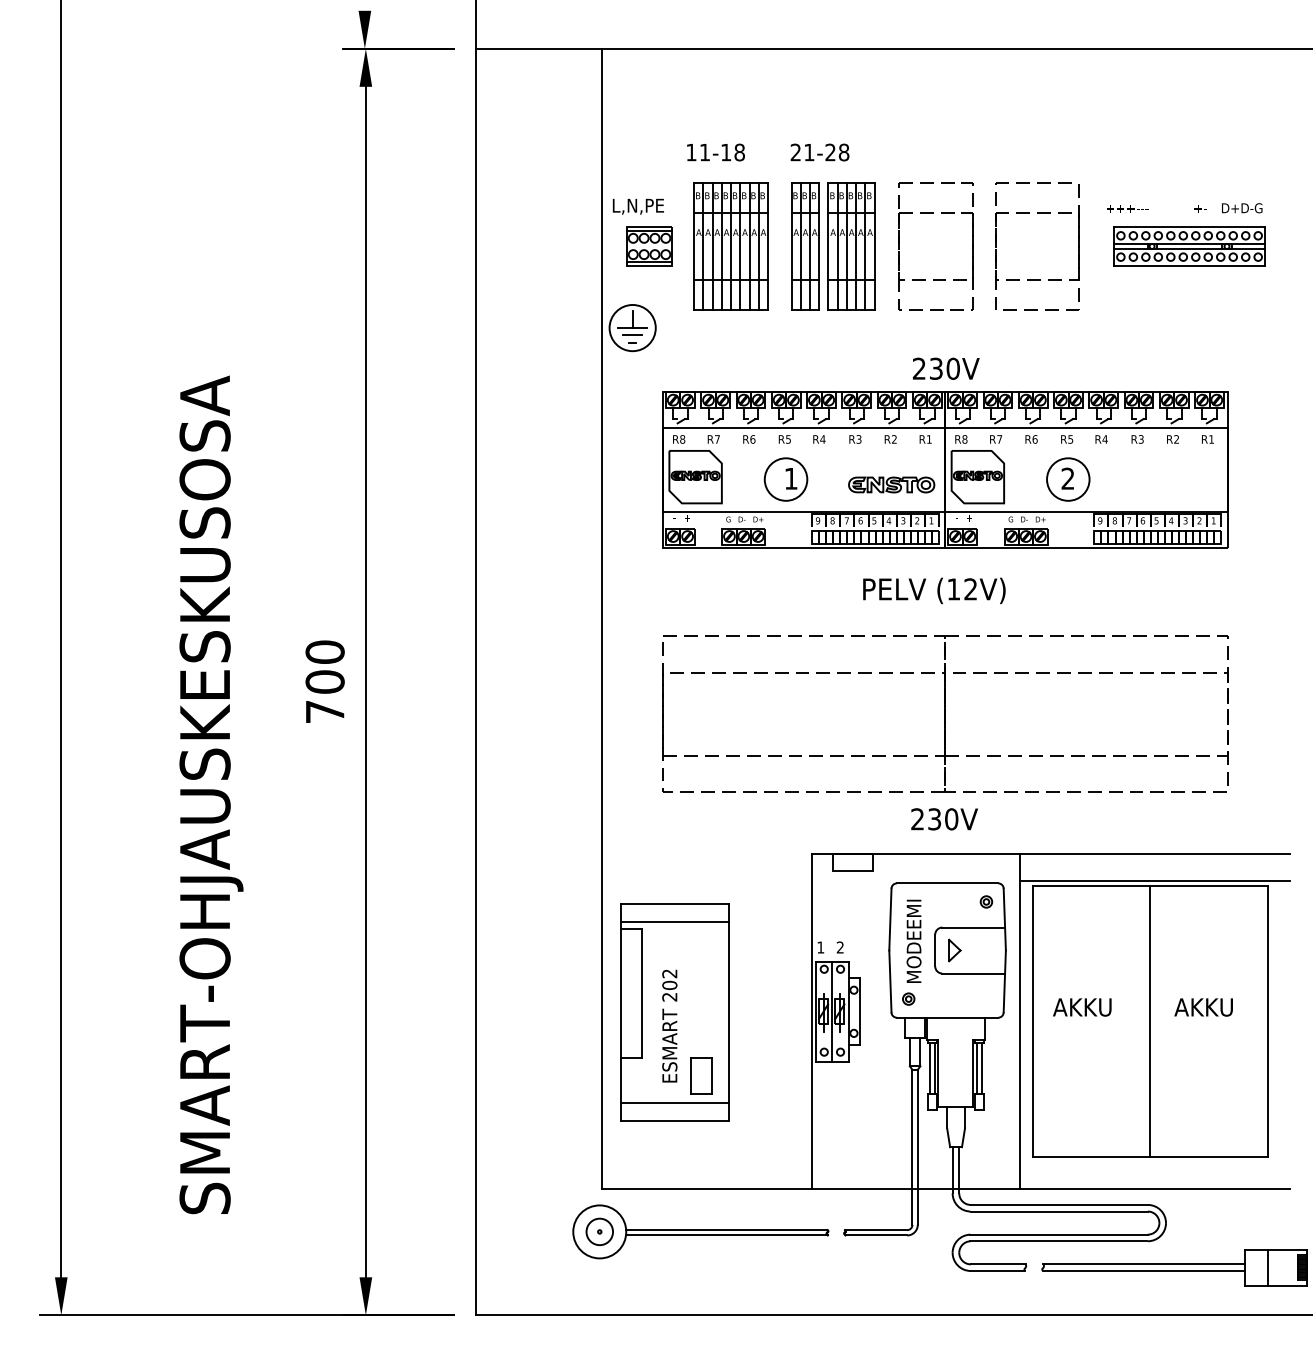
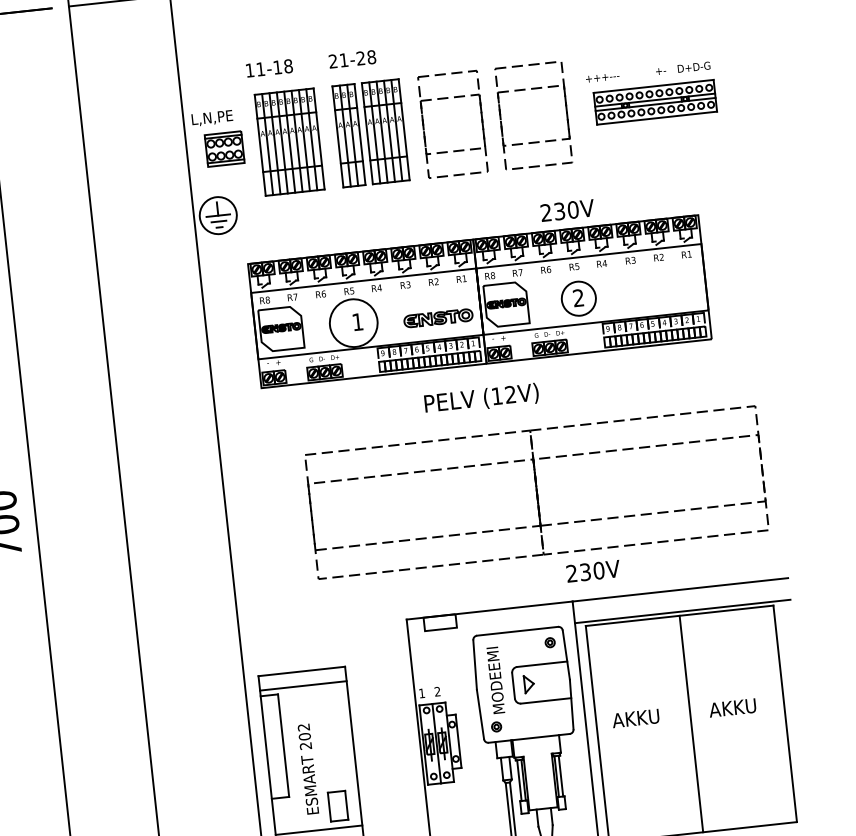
text: (946, 368) -> (567, 210), moved
circle: (785, 479) -> (353, 323), size x1.4
part: (945, 713) -> (537, 492), moved
text: (944, 819) -> (593, 571), moved

